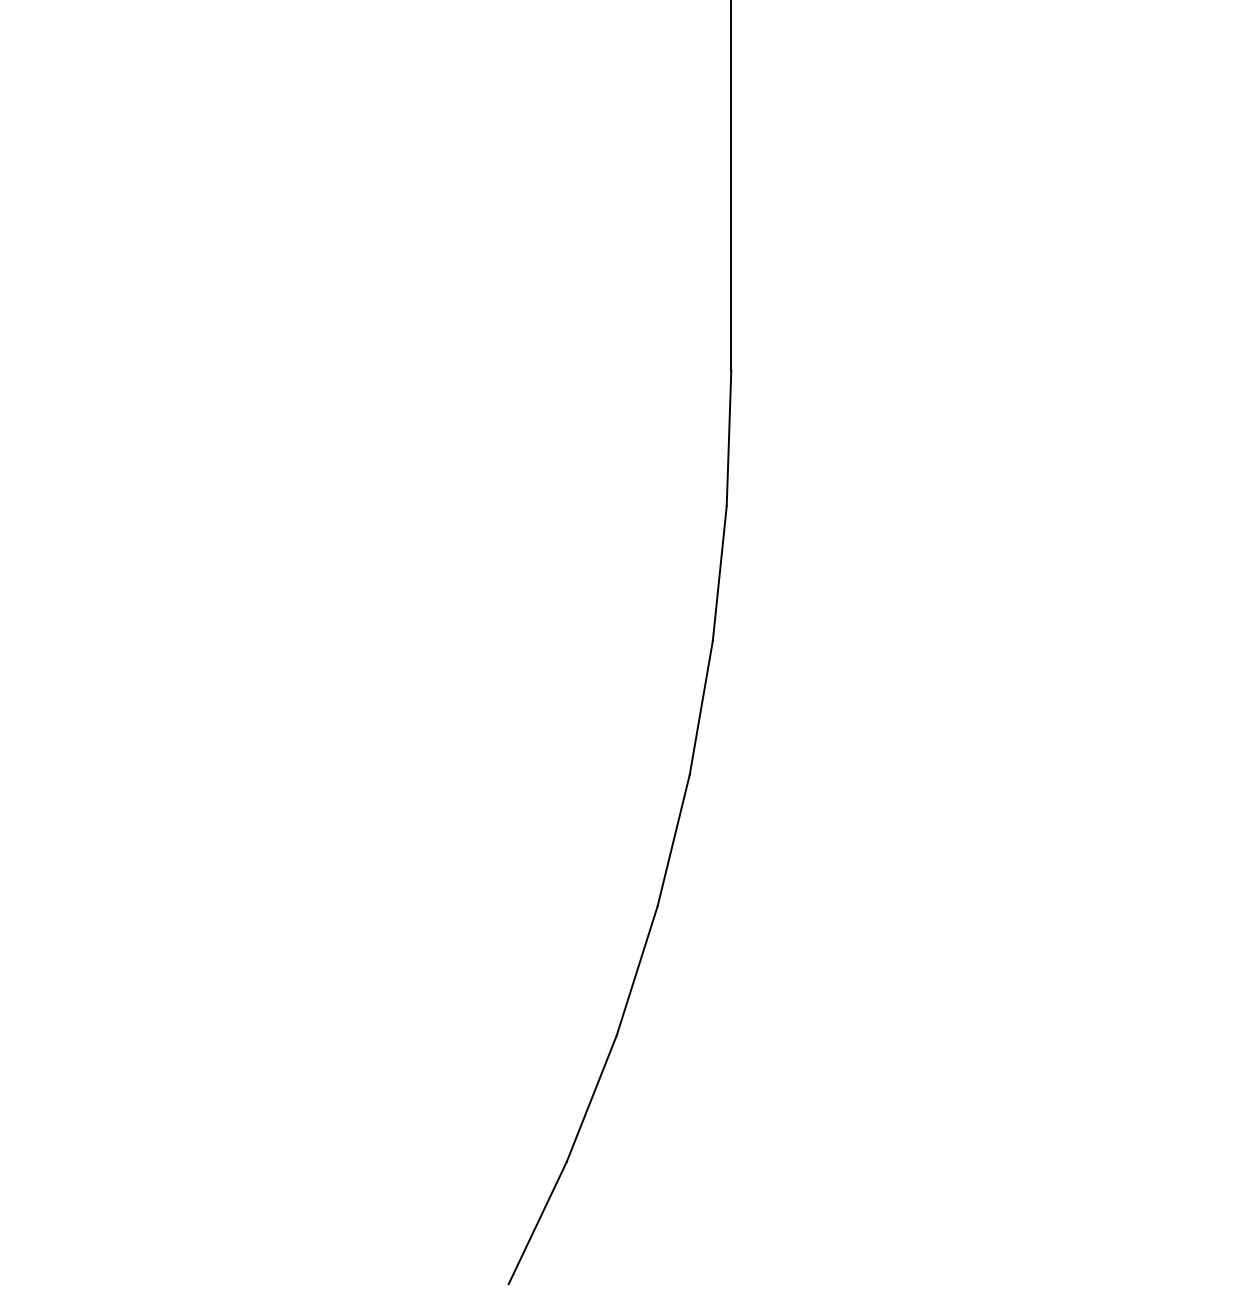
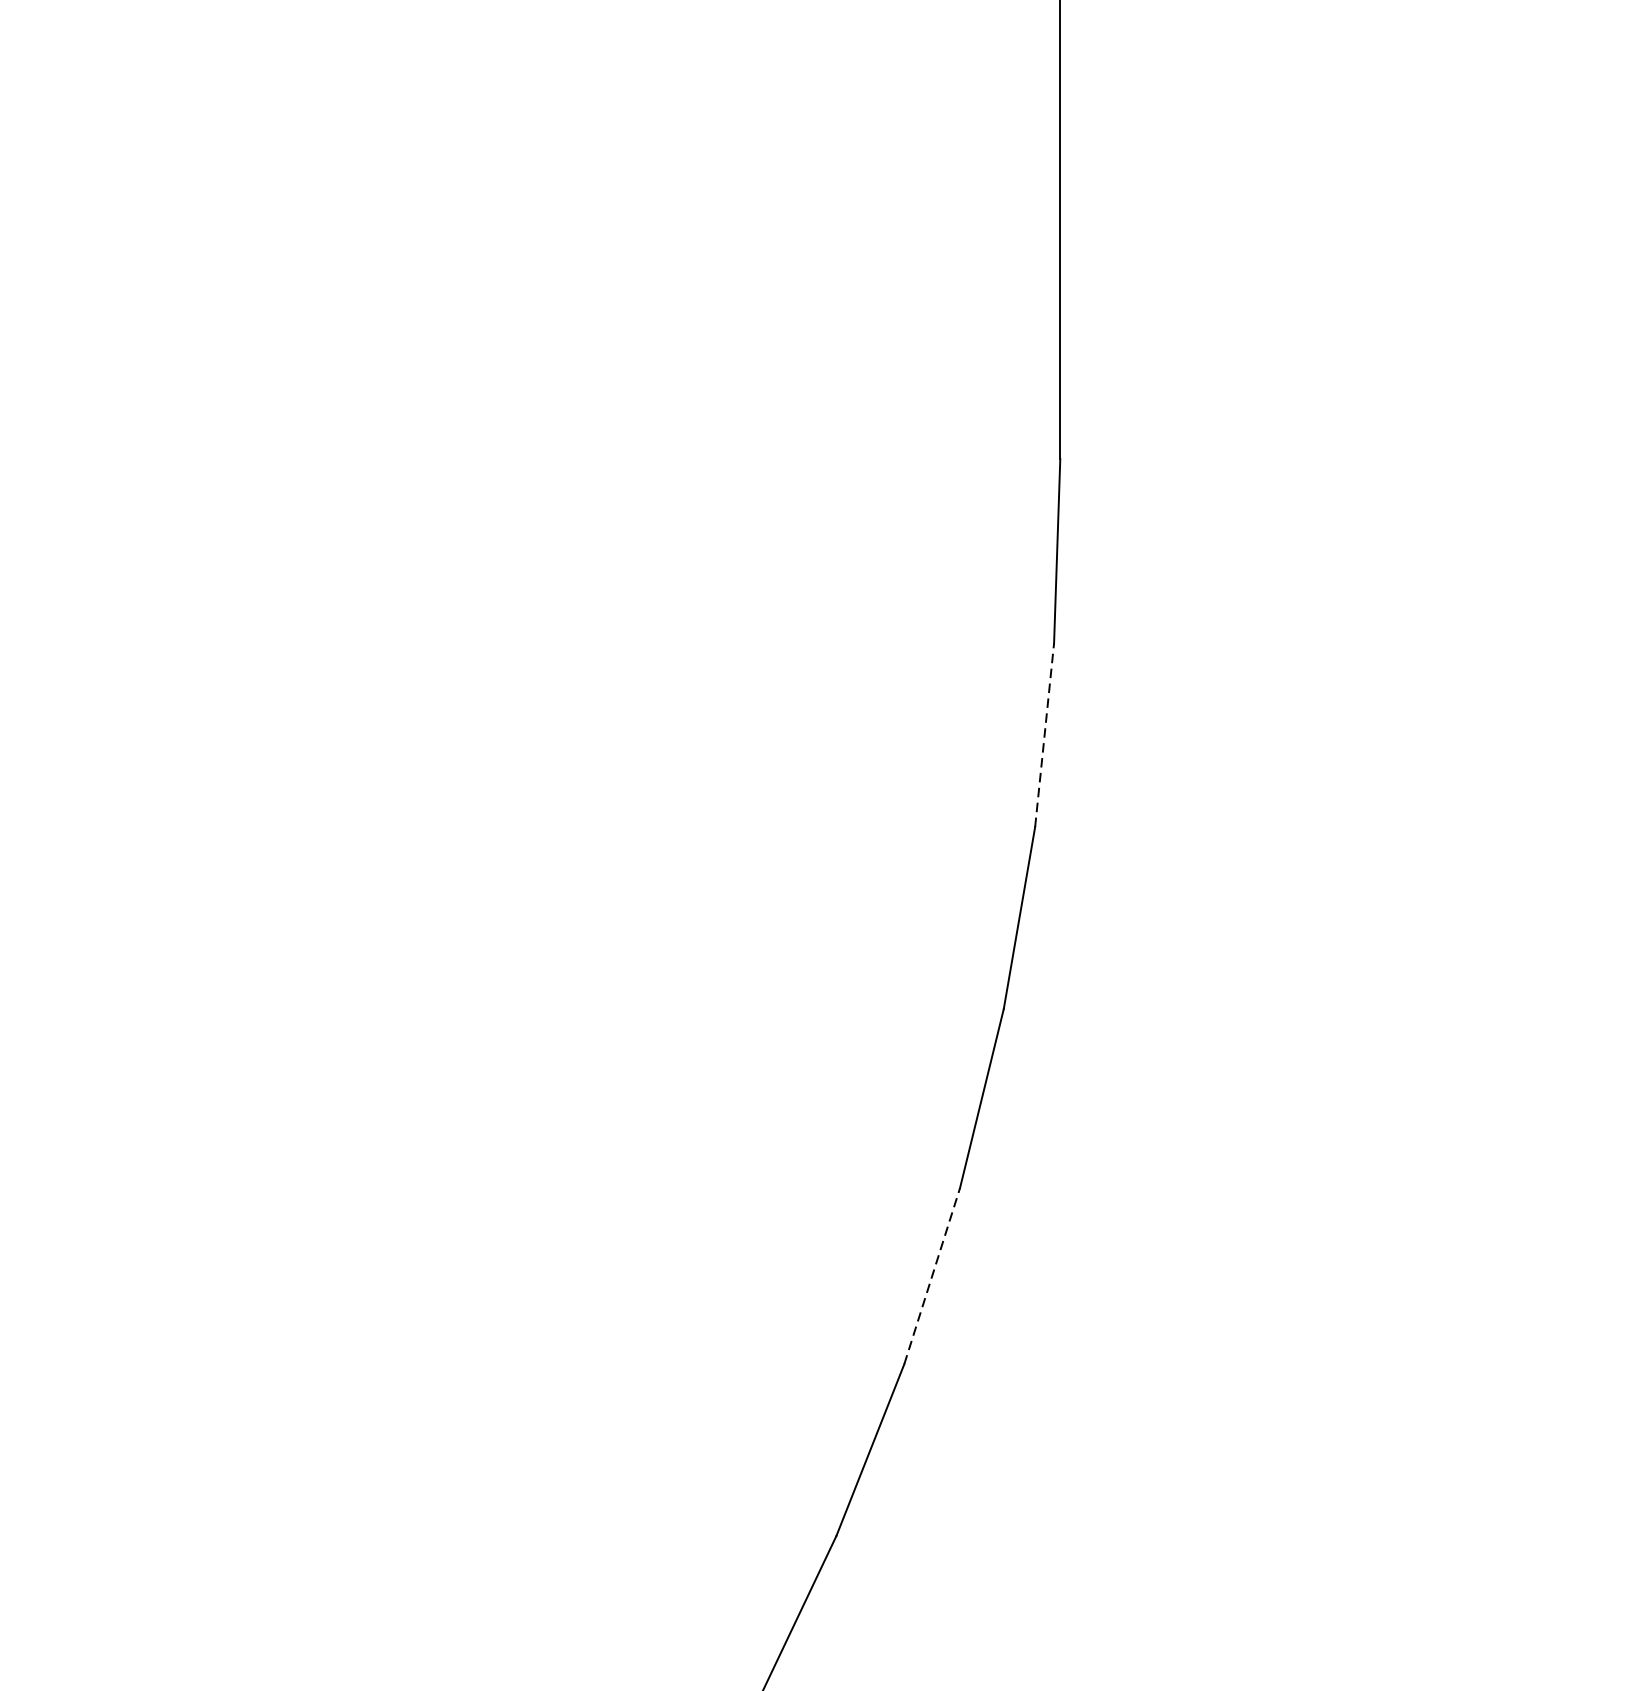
line: (719, 573) -> (1044, 735), solid -> dashed
line: (637, 970) -> (932, 1275), solid -> dashed

